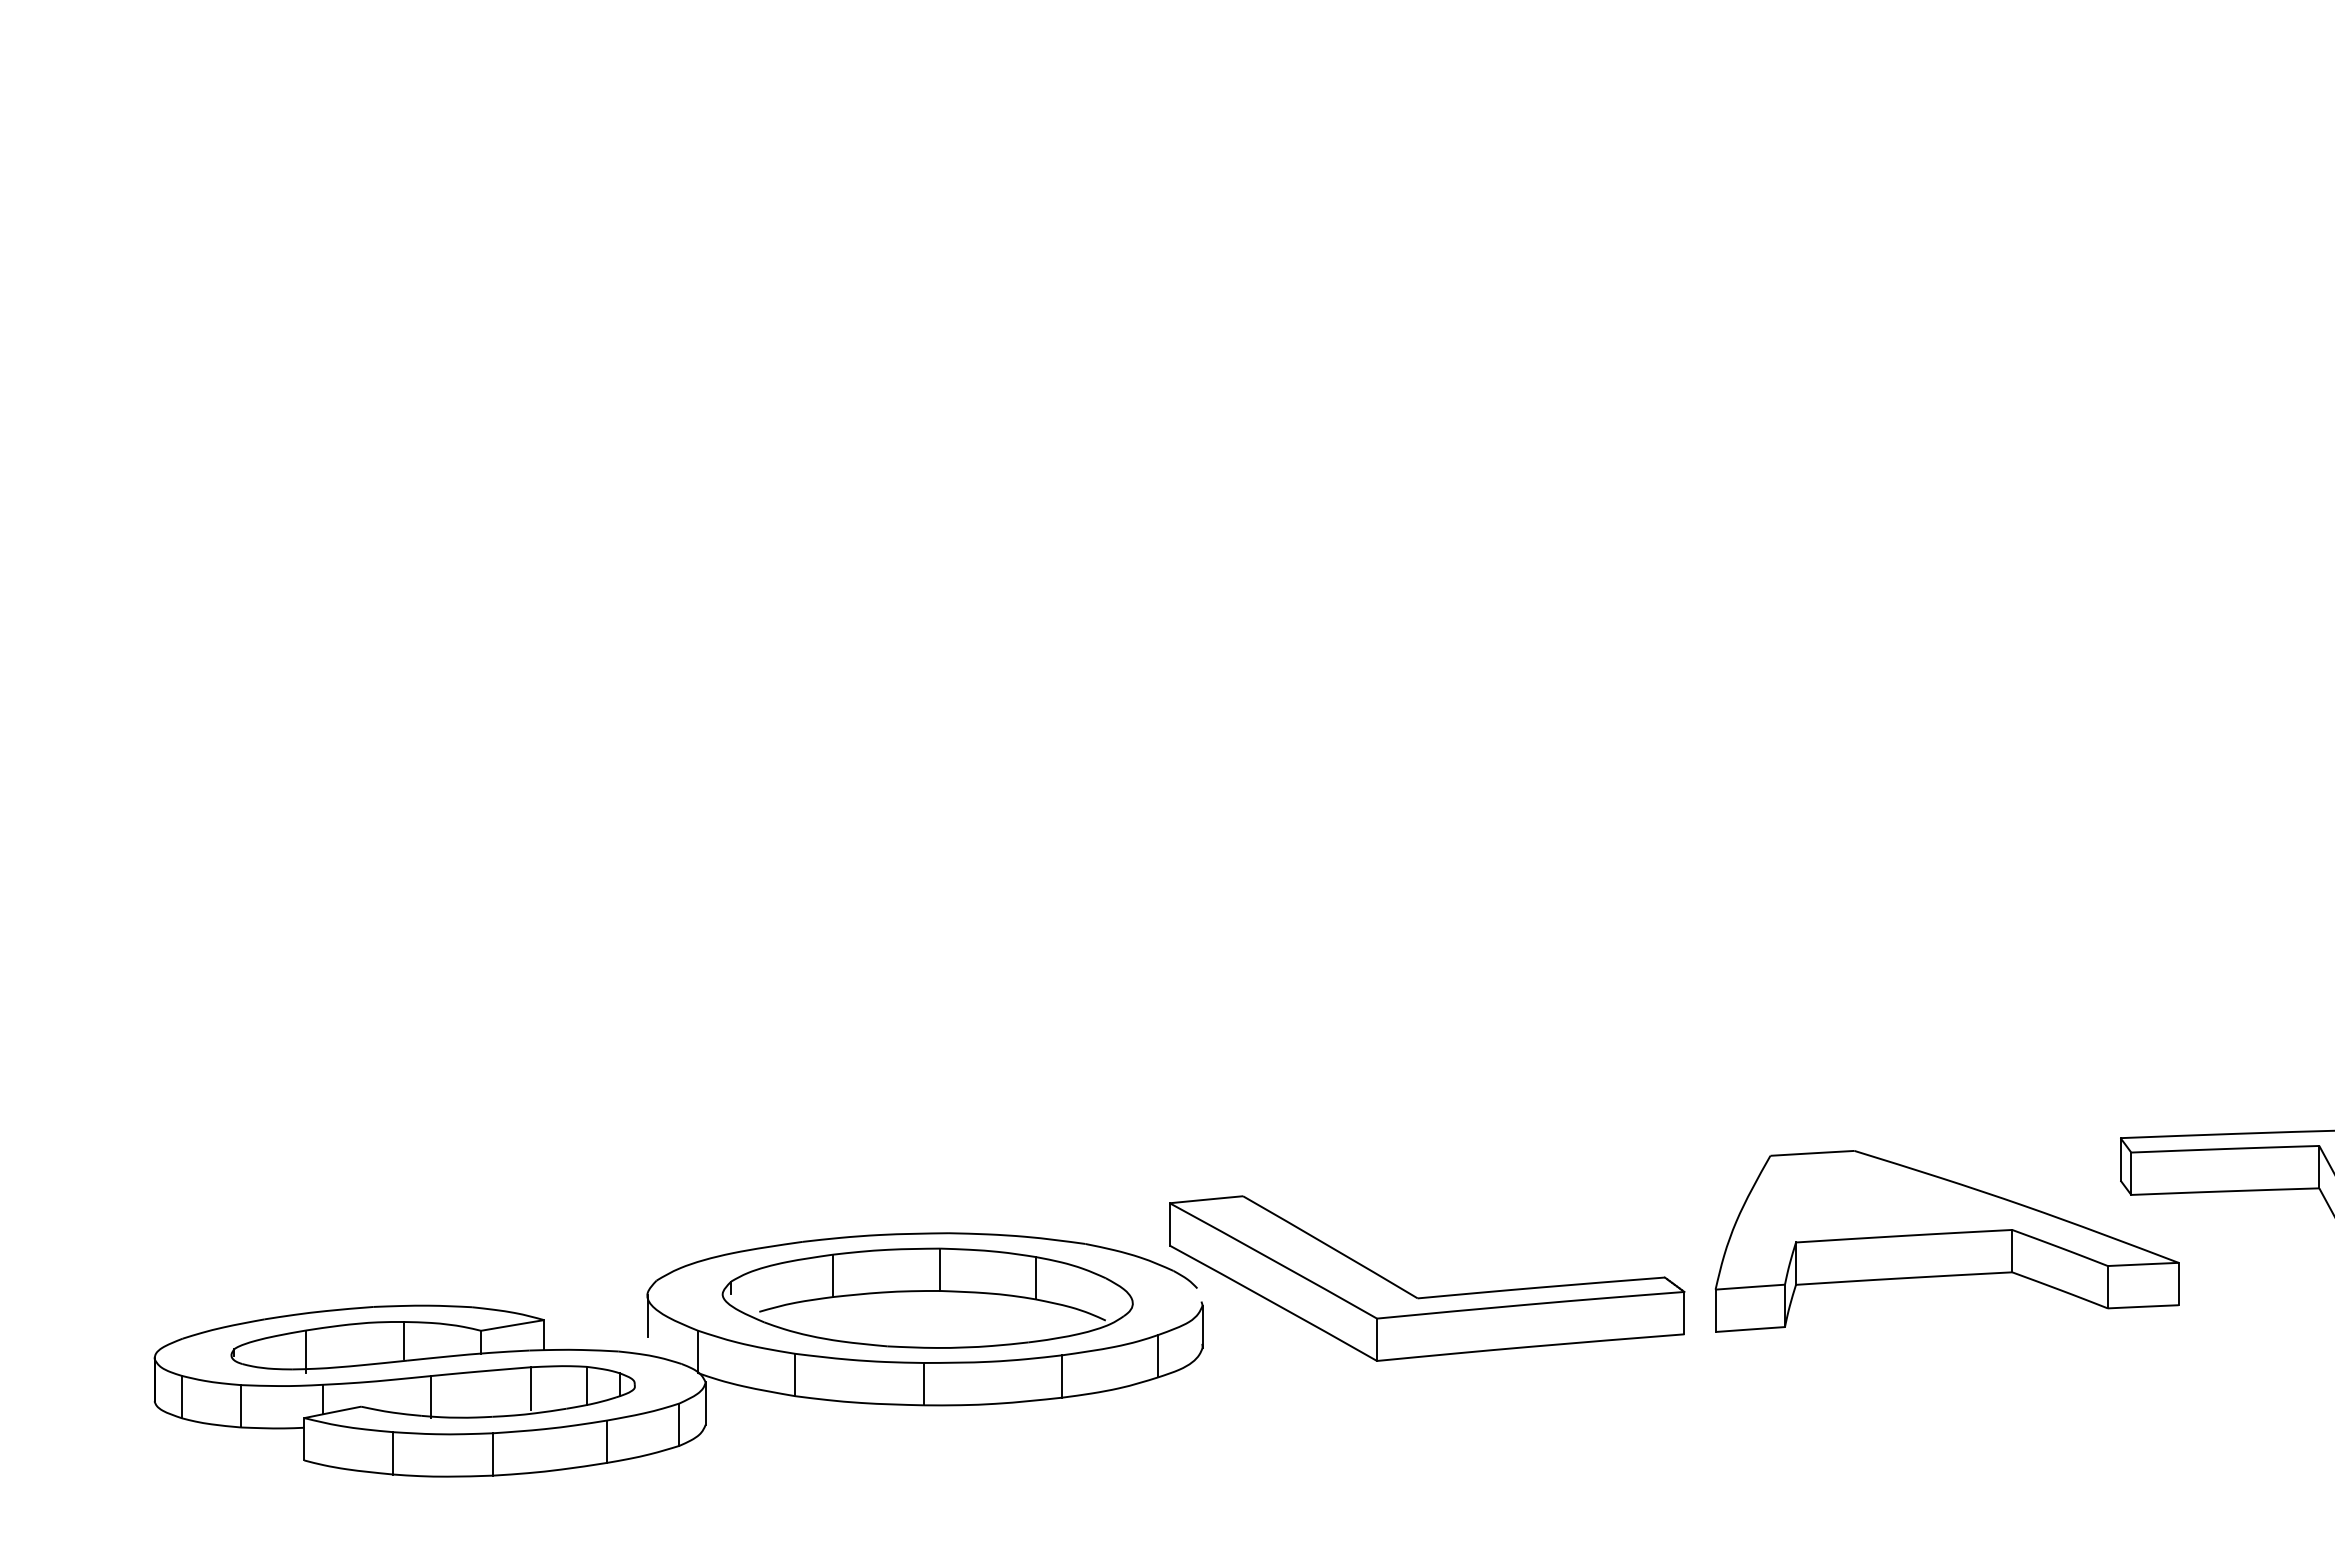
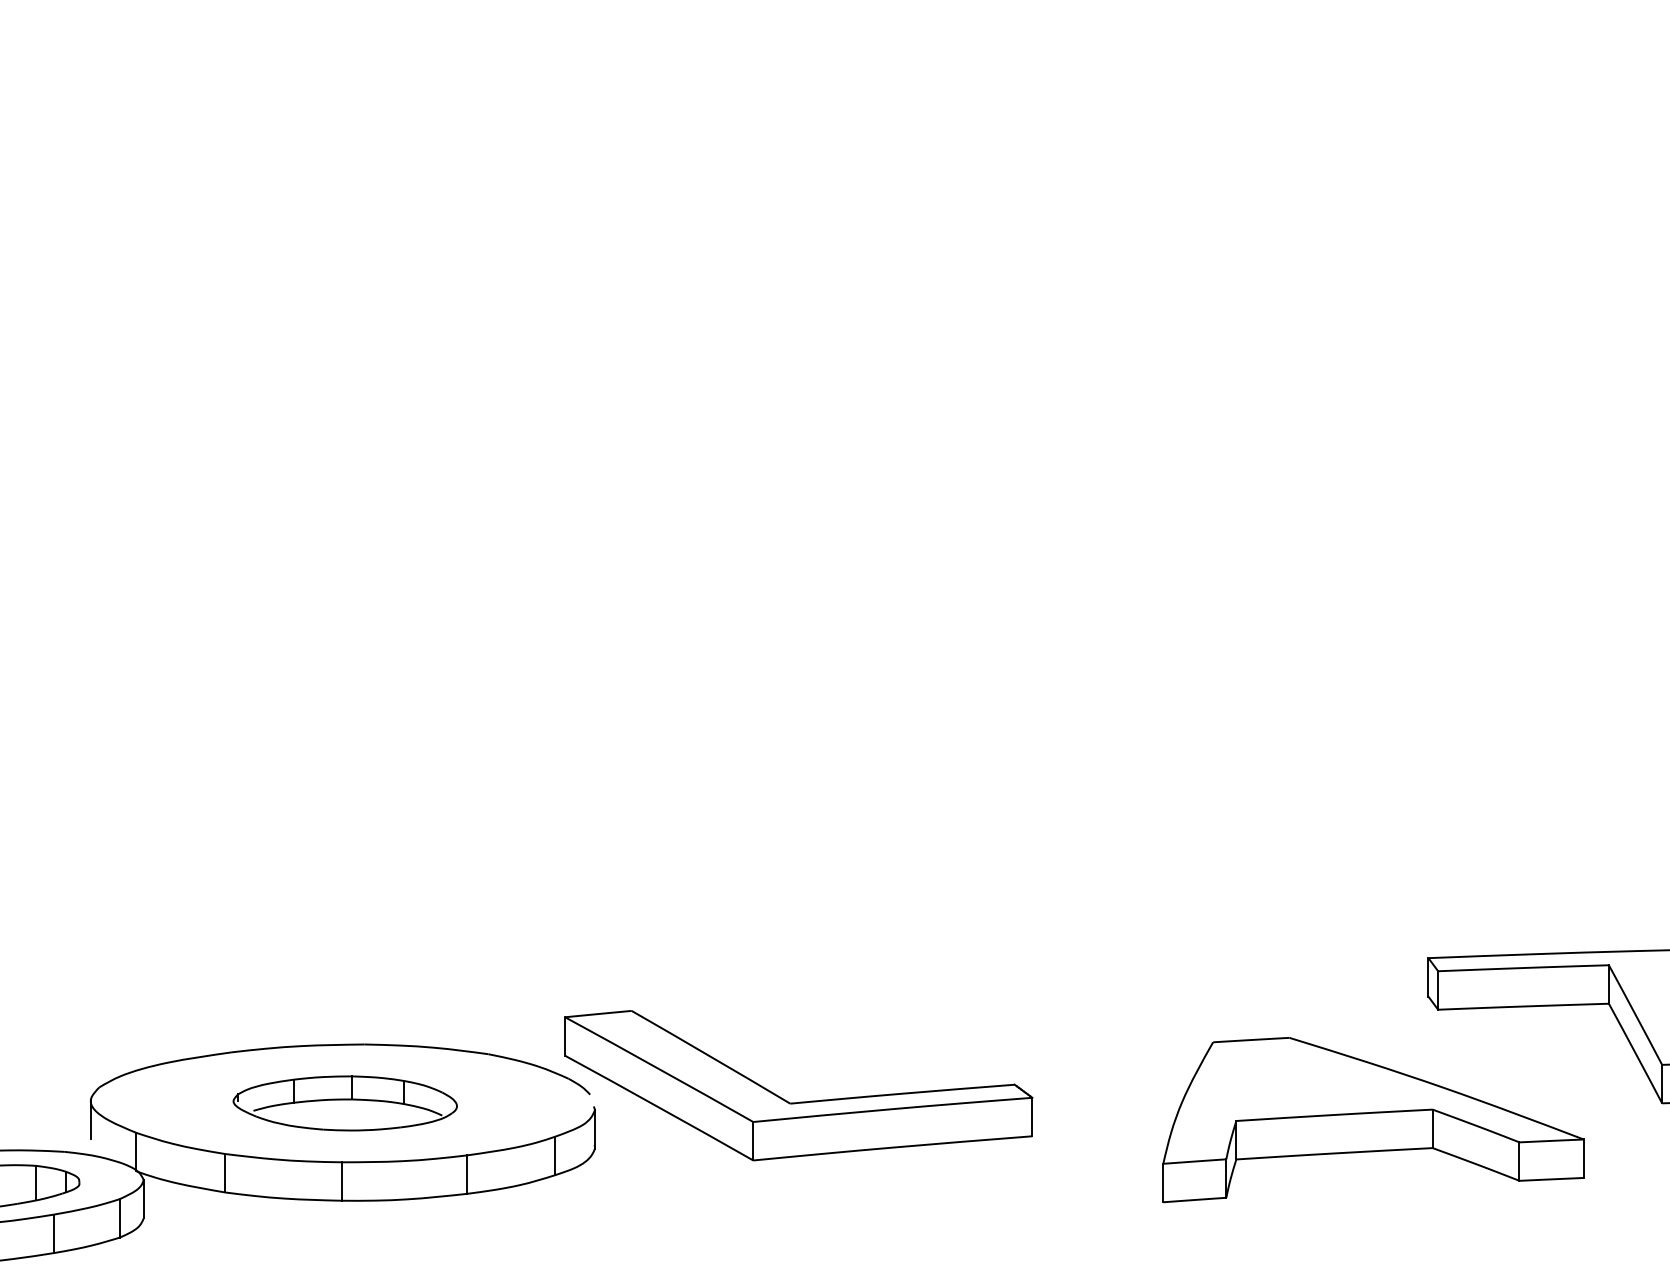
part: (1946, 1241) -> (1372, 1120), moved
part: (927, 1297) -> (345, 1102), size x0.6

